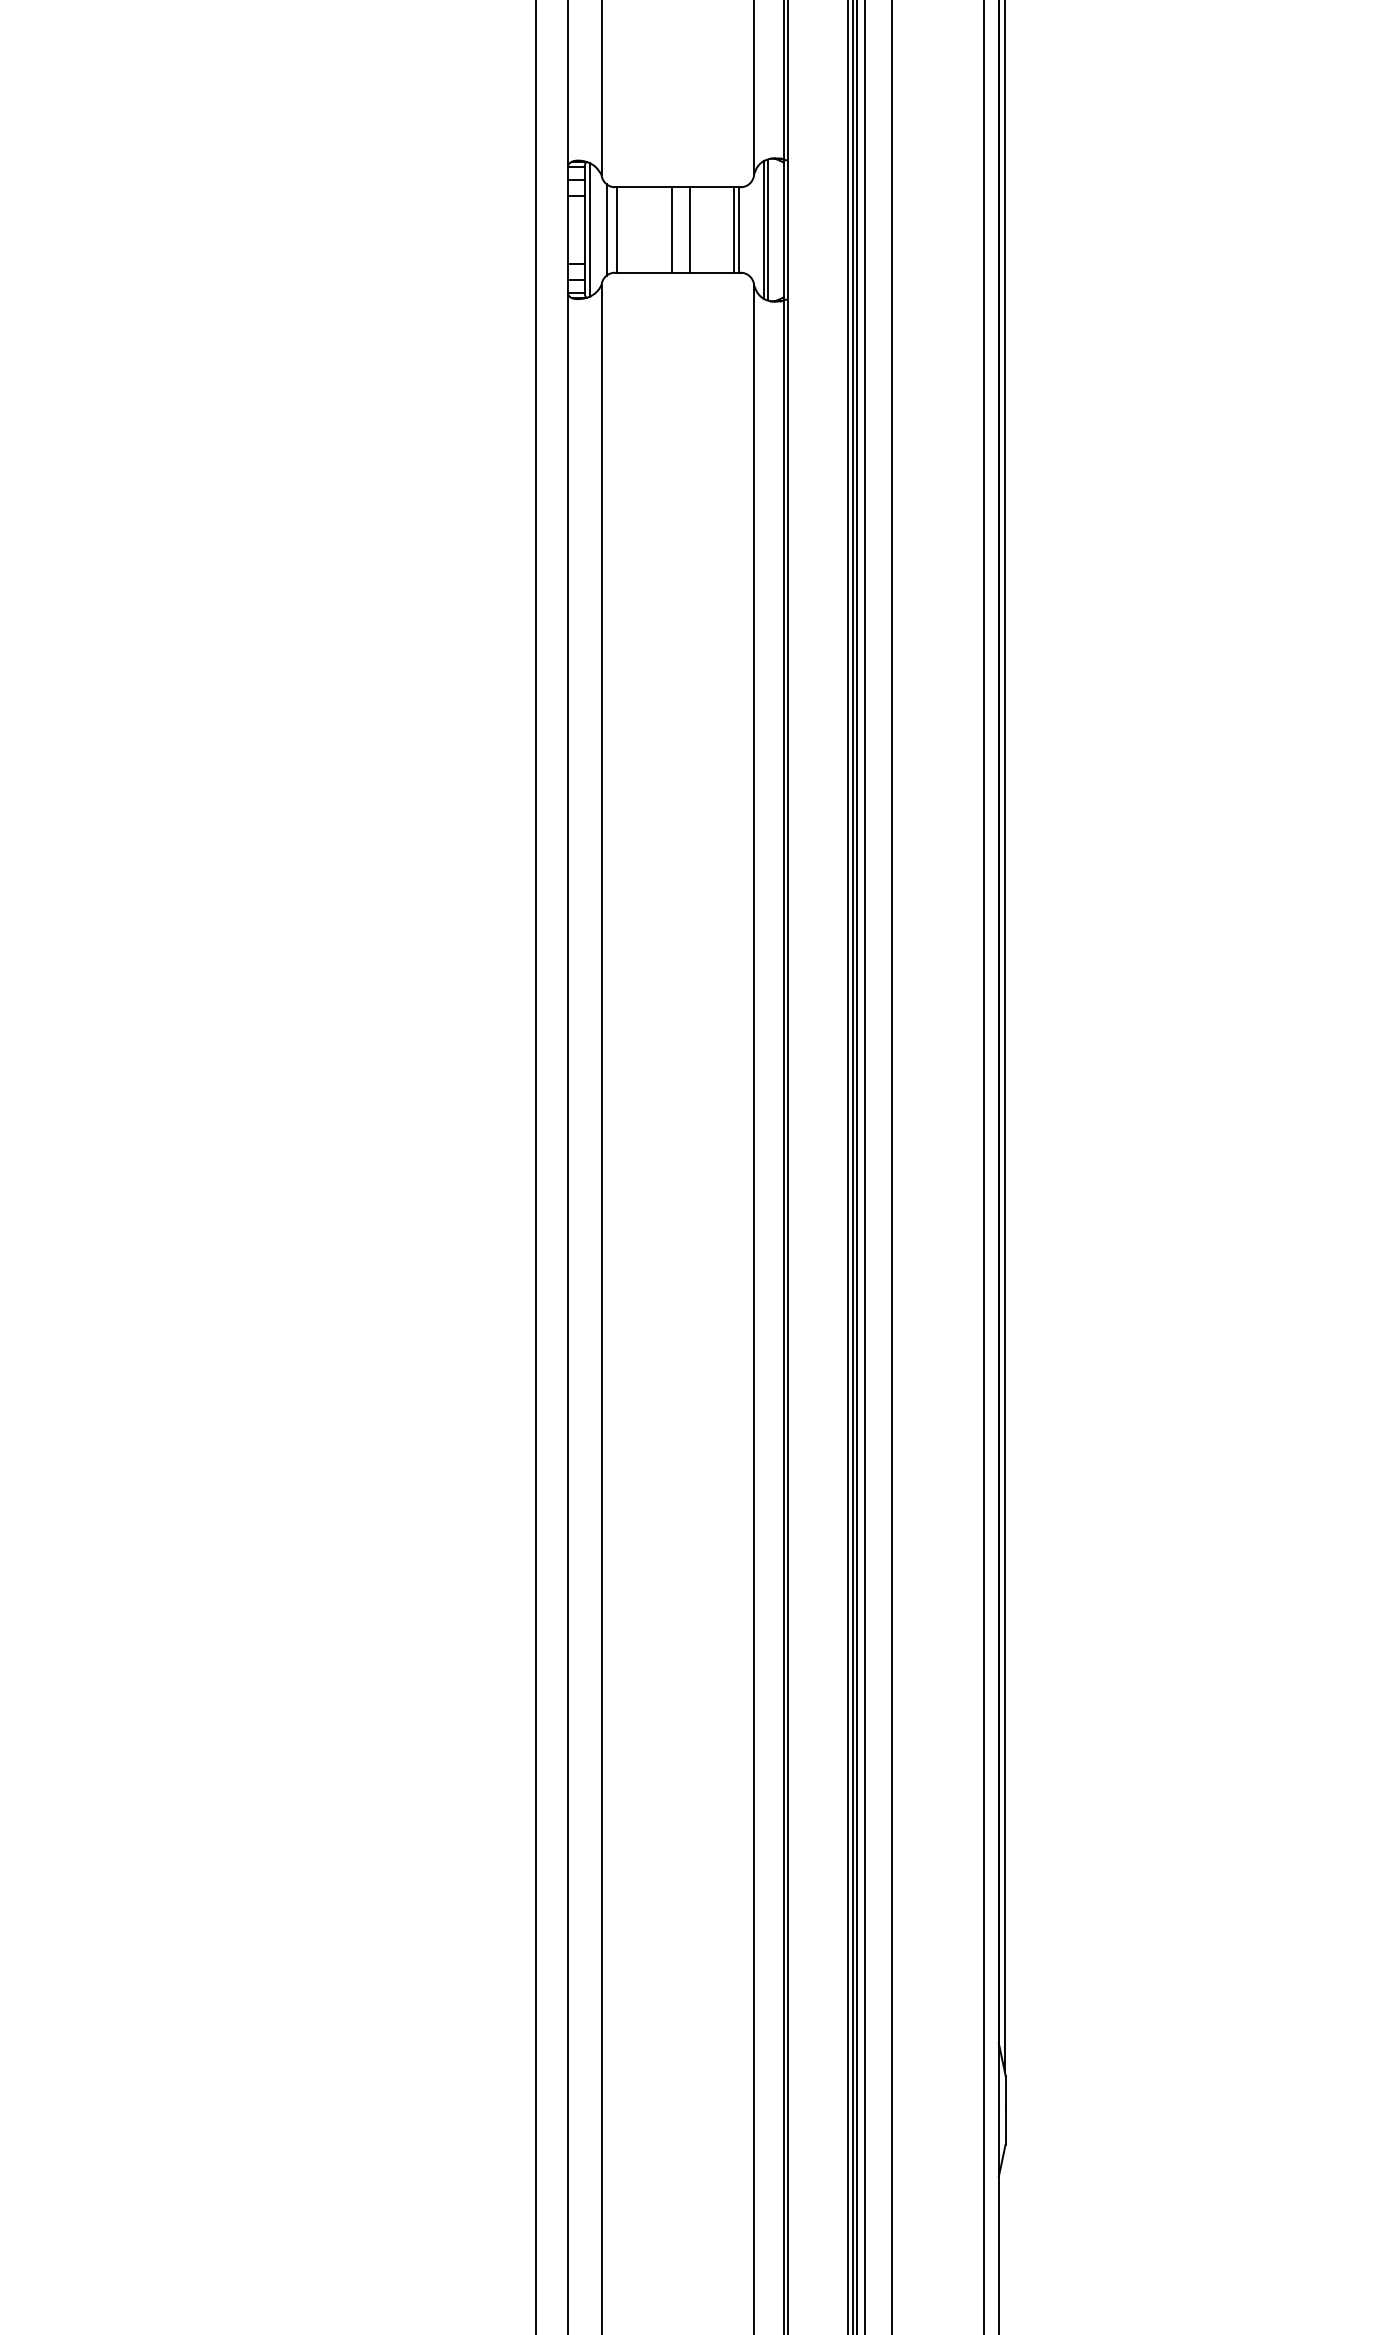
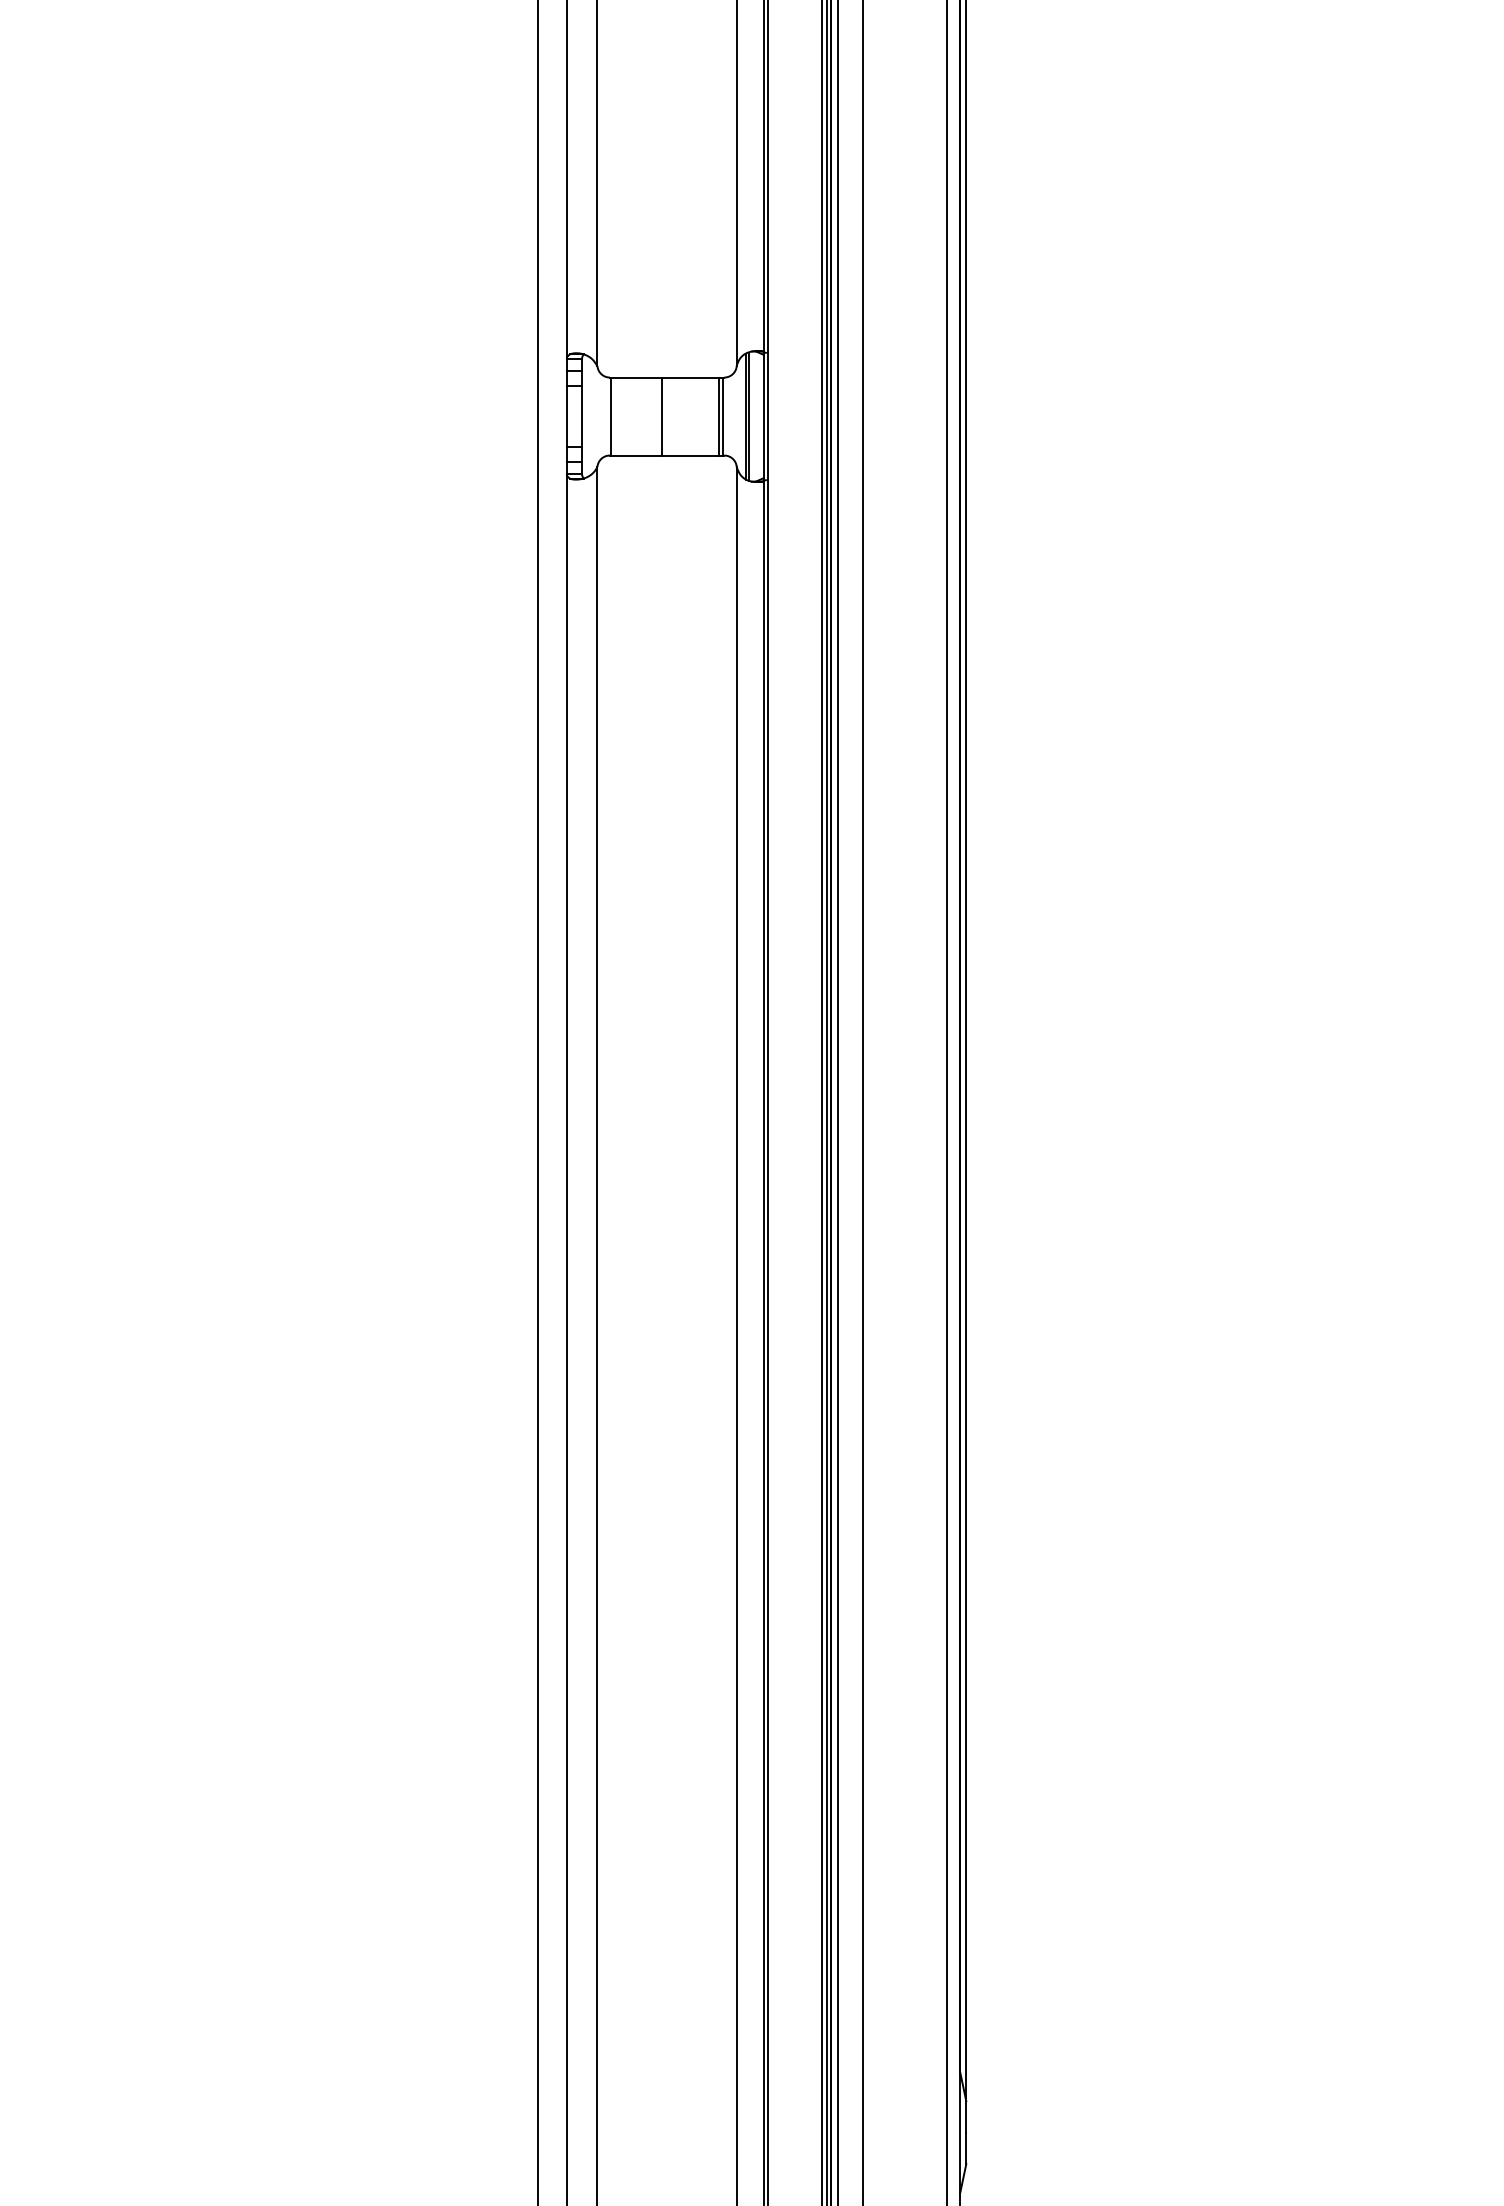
line: (589, 229) -> (586, 416), removed
line: (607, 229) -> (602, 416), removed
line: (690, 229) -> (678, 416), removed

